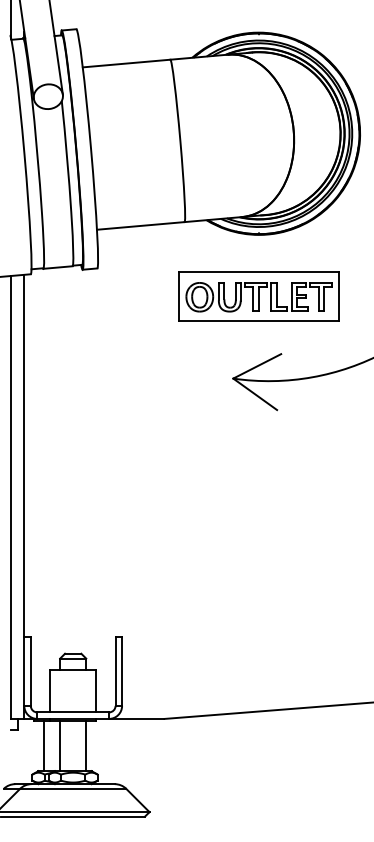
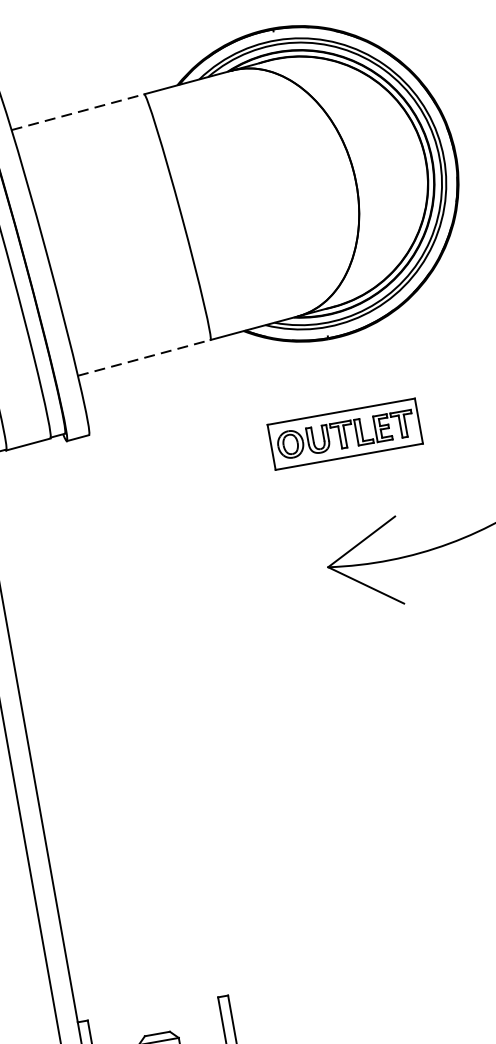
line: (126, 63) -> (77, 112), solid -> dashed
line: (140, 225) -> (143, 357), solid -> dashed
part: (258, 296) -> (344, 434), size x0.6

